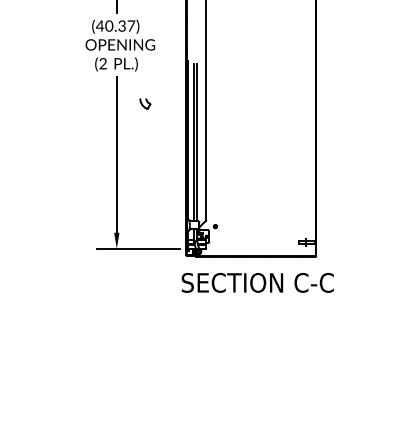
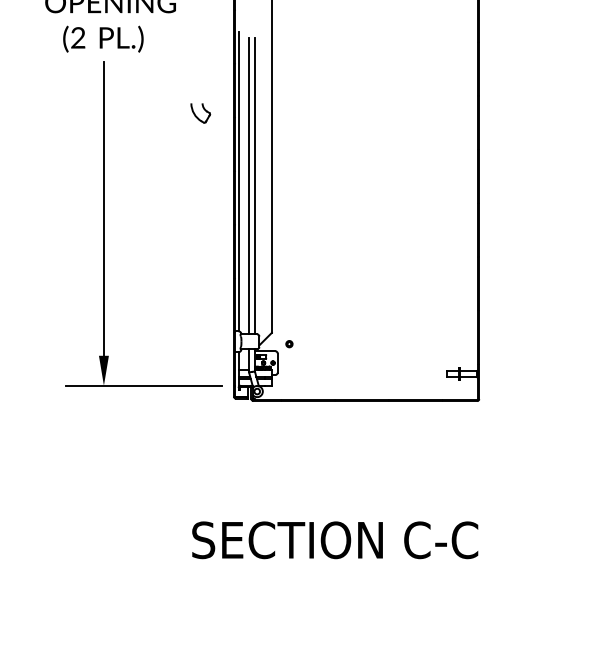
part: (145, 103) -> (201, 112), moved
text: (257, 282) -> (334, 539), moved

